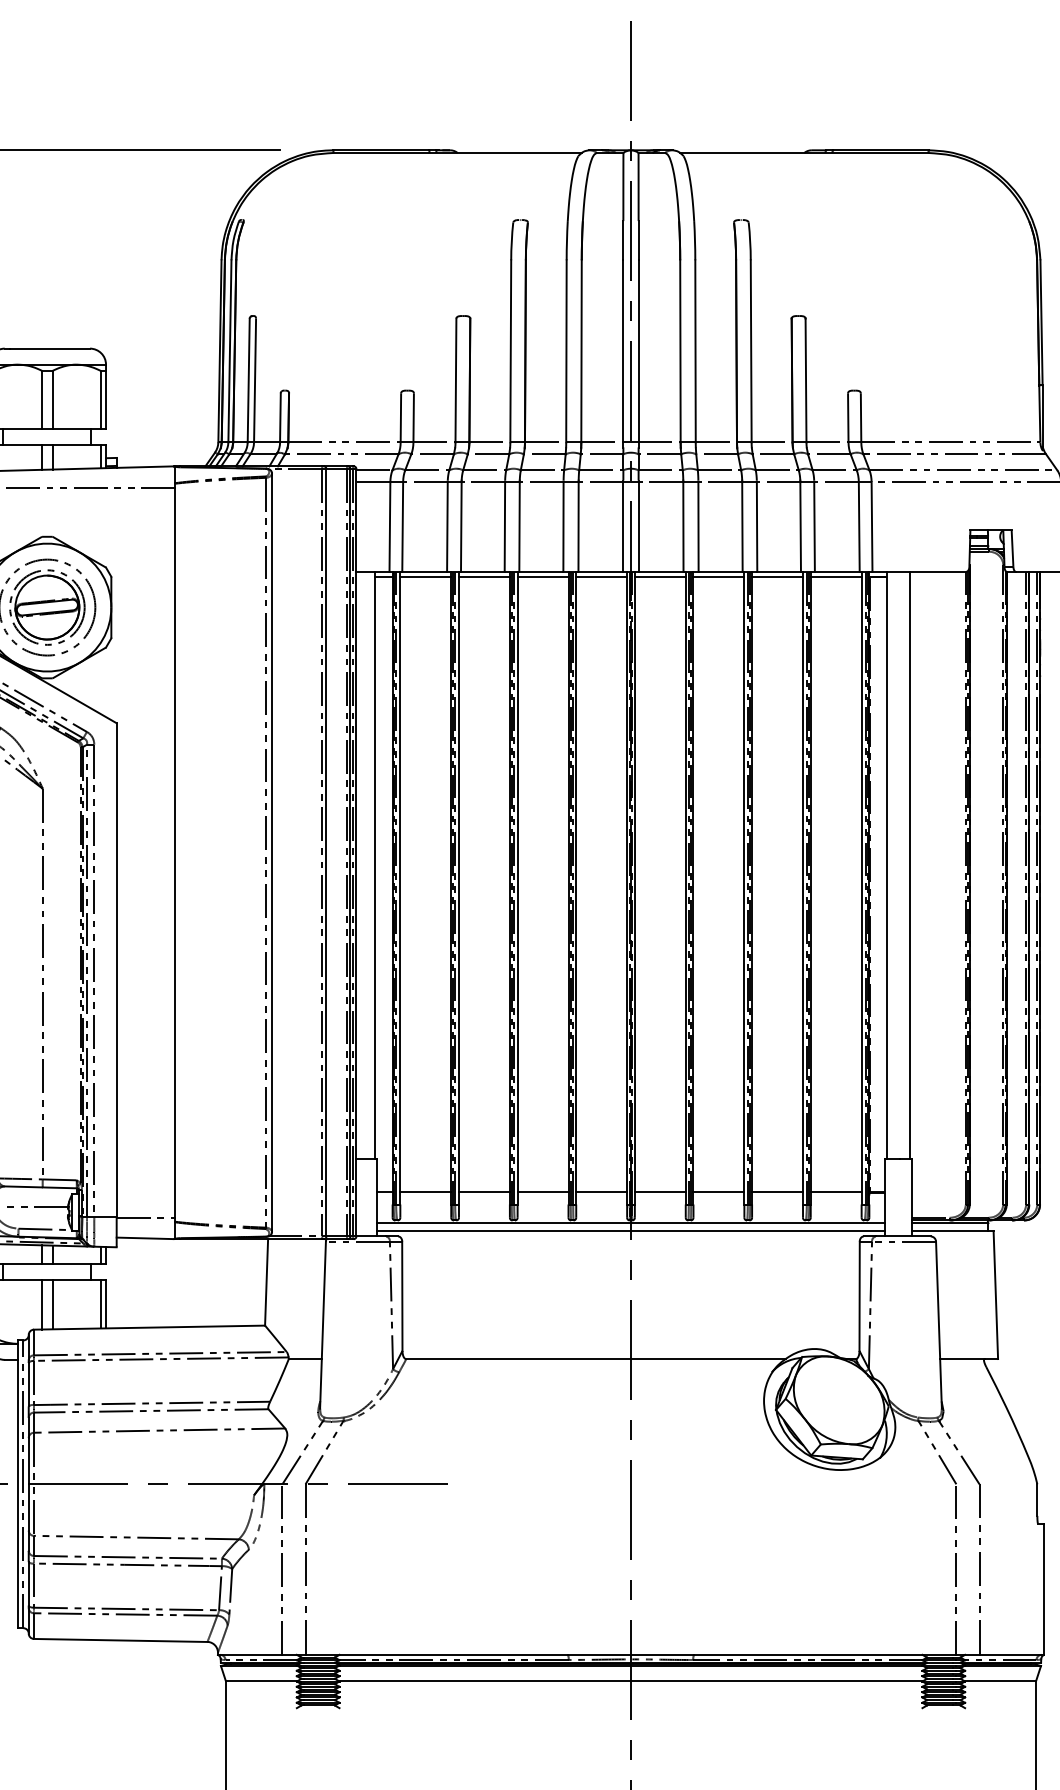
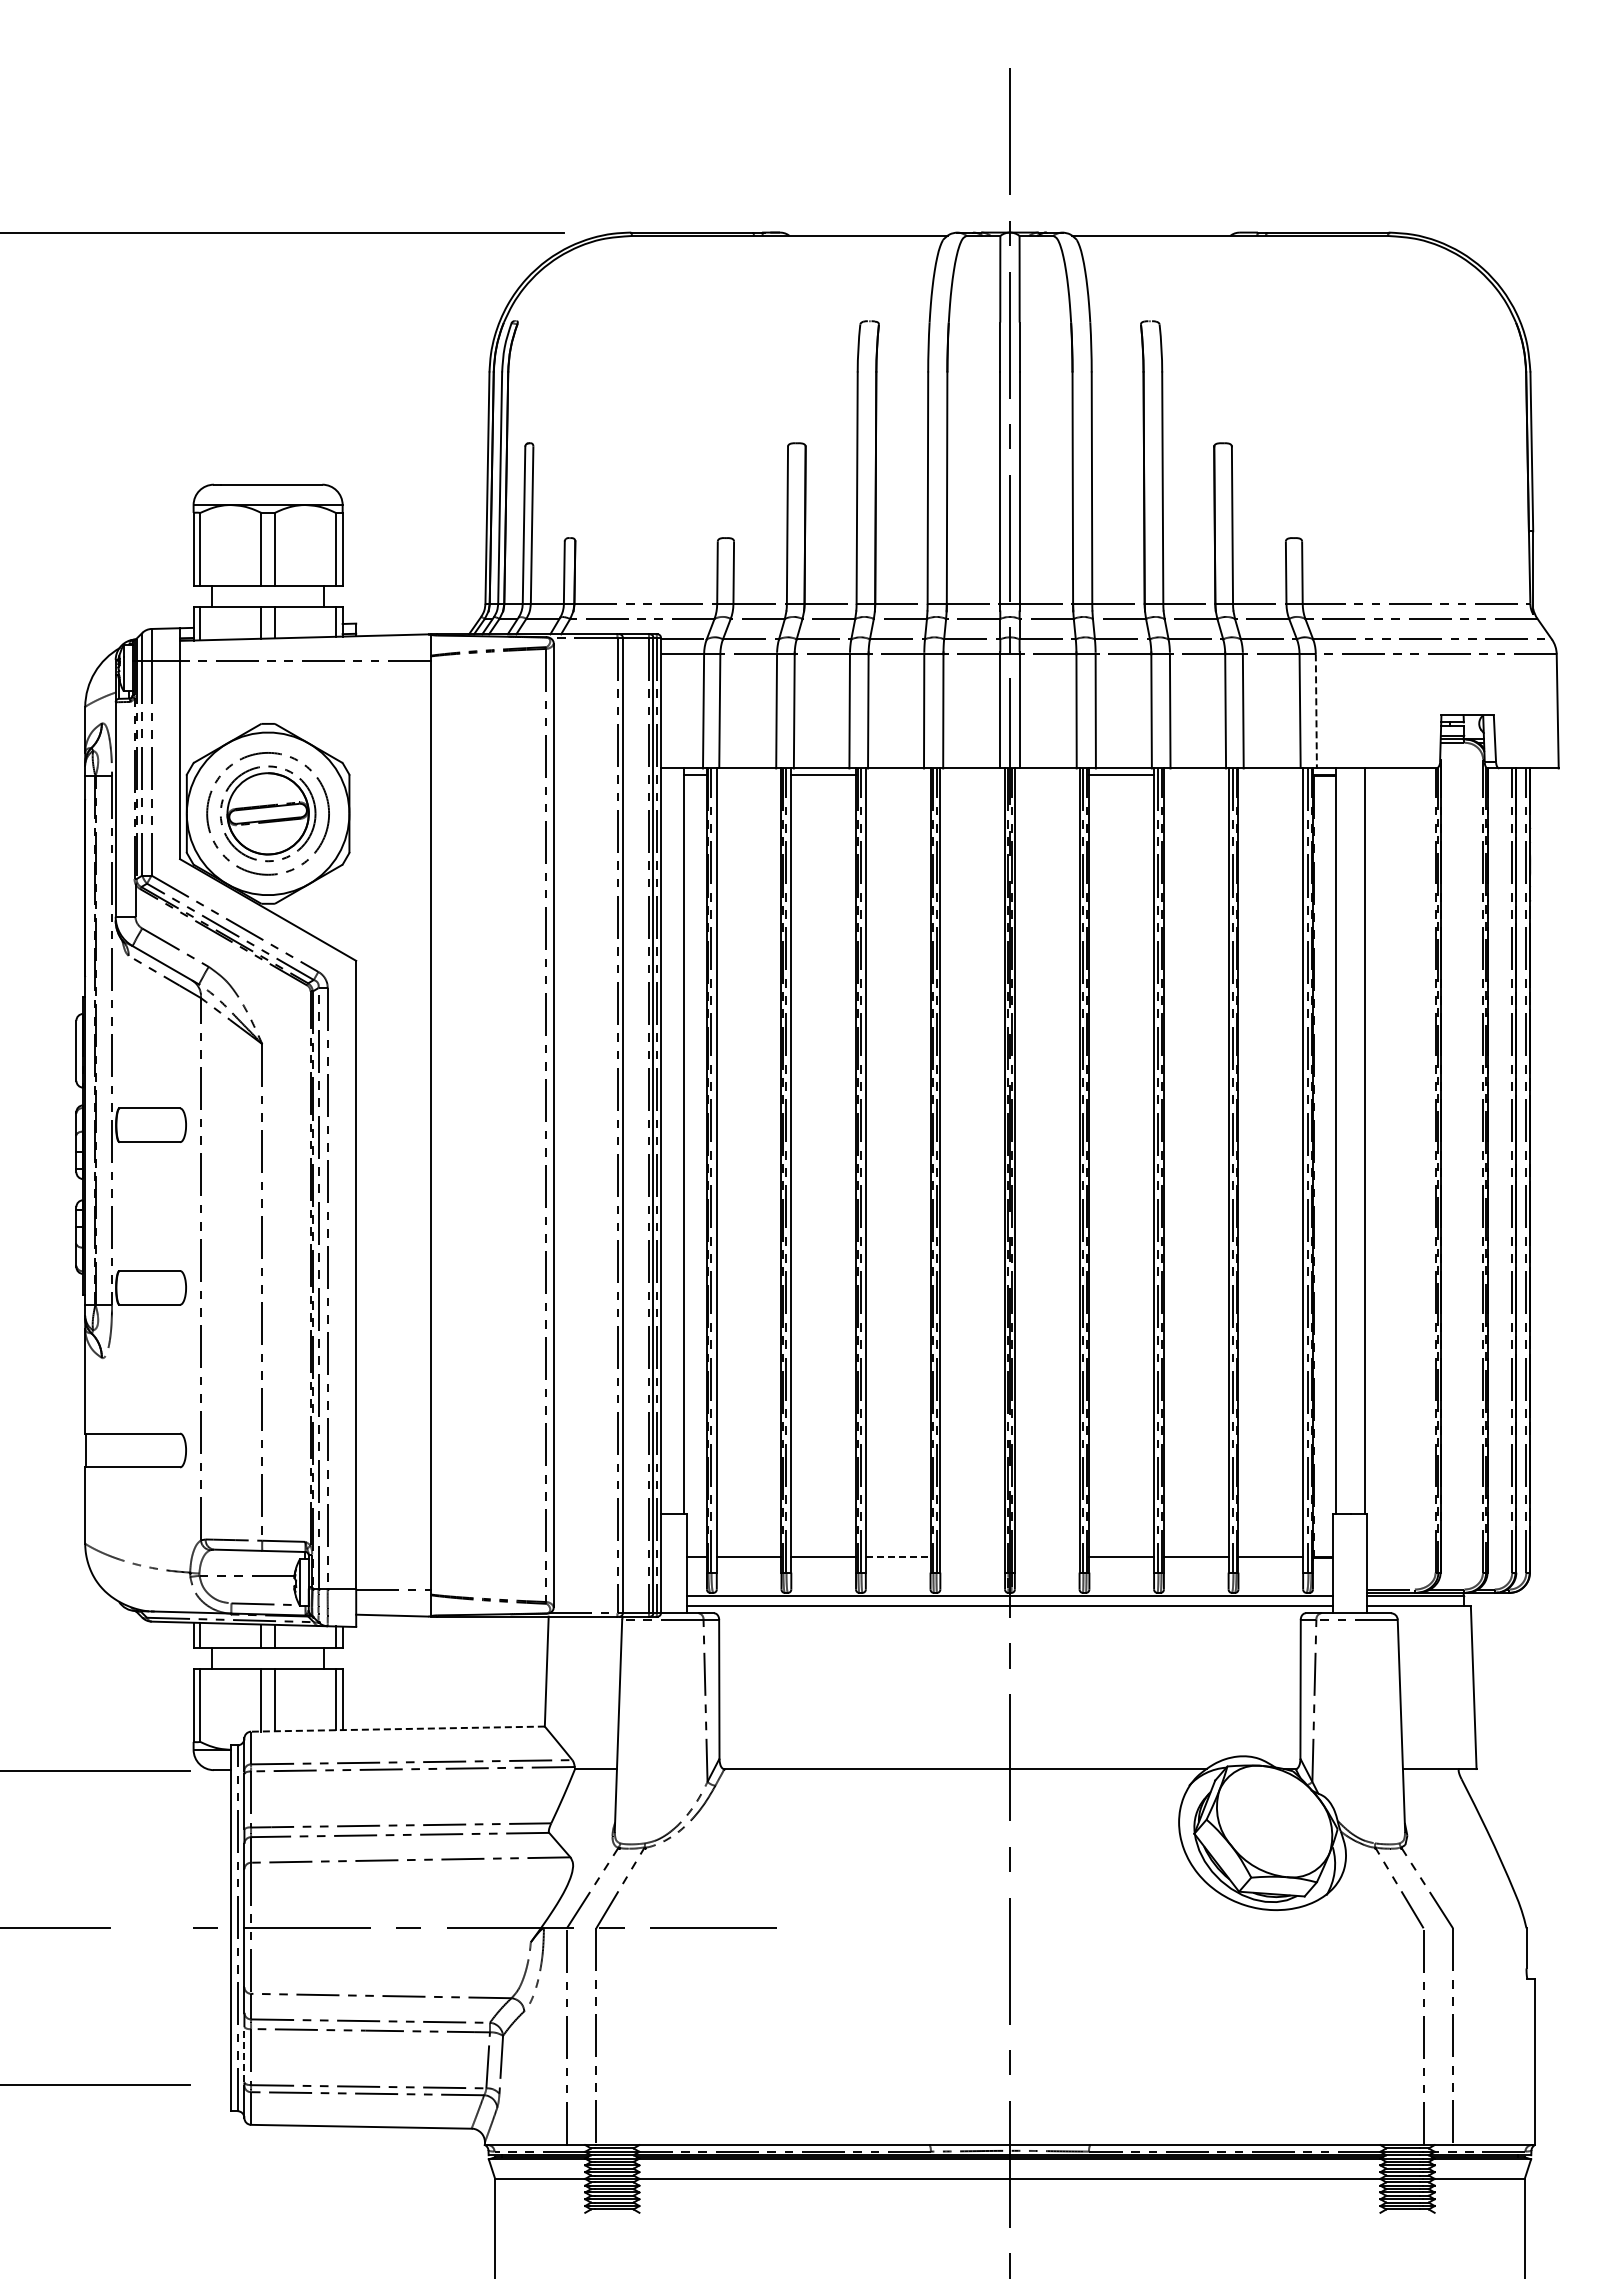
line: (872, 527) -> (1316, 711), solid -> dashed
line: (425, 577) -> (748, 775), removed
line: (542, 577) -> (897, 775), removed
line: (601, 577) -> (972, 775), removed
line: (659, 577) -> (1046, 775), removed
line: (776, 577) -> (1195, 775), removed
line: (835, 577) -> (1270, 775), removed
line: (543, 1192) -> (898, 1557), solid -> dashed
line: (601, 1192) -> (972, 1557), removed
line: (659, 1192) -> (1046, 1557), removed
line: (149, 1327) -> (397, 1729), solid -> dashed
line: (28, 1583) -> (244, 2054), solid -> dashed

